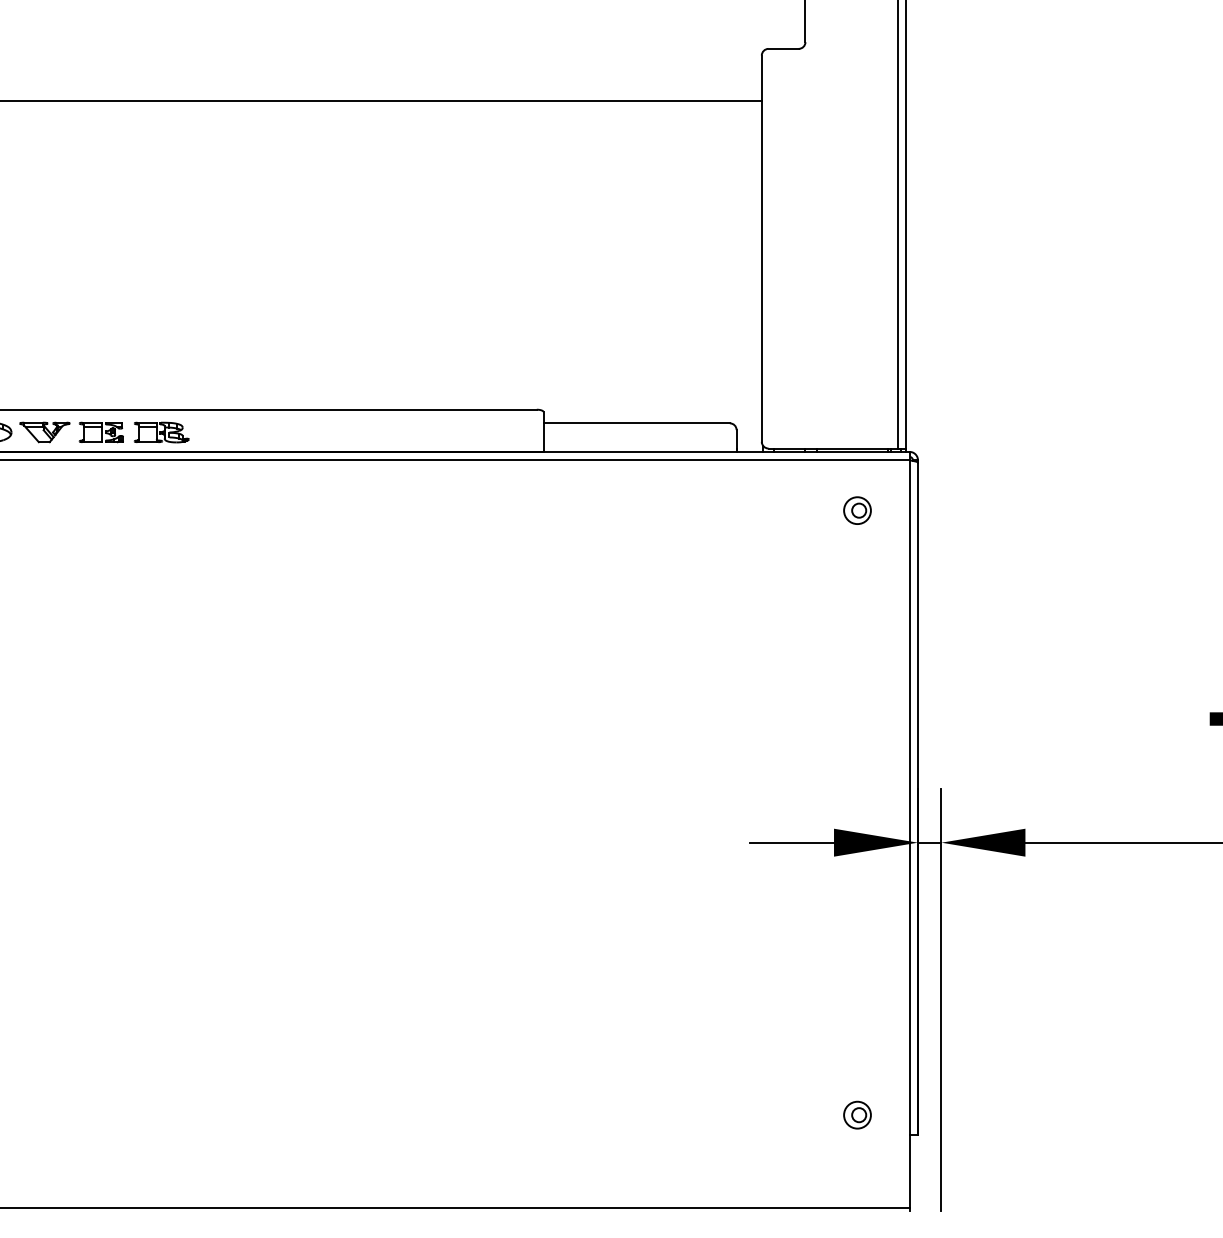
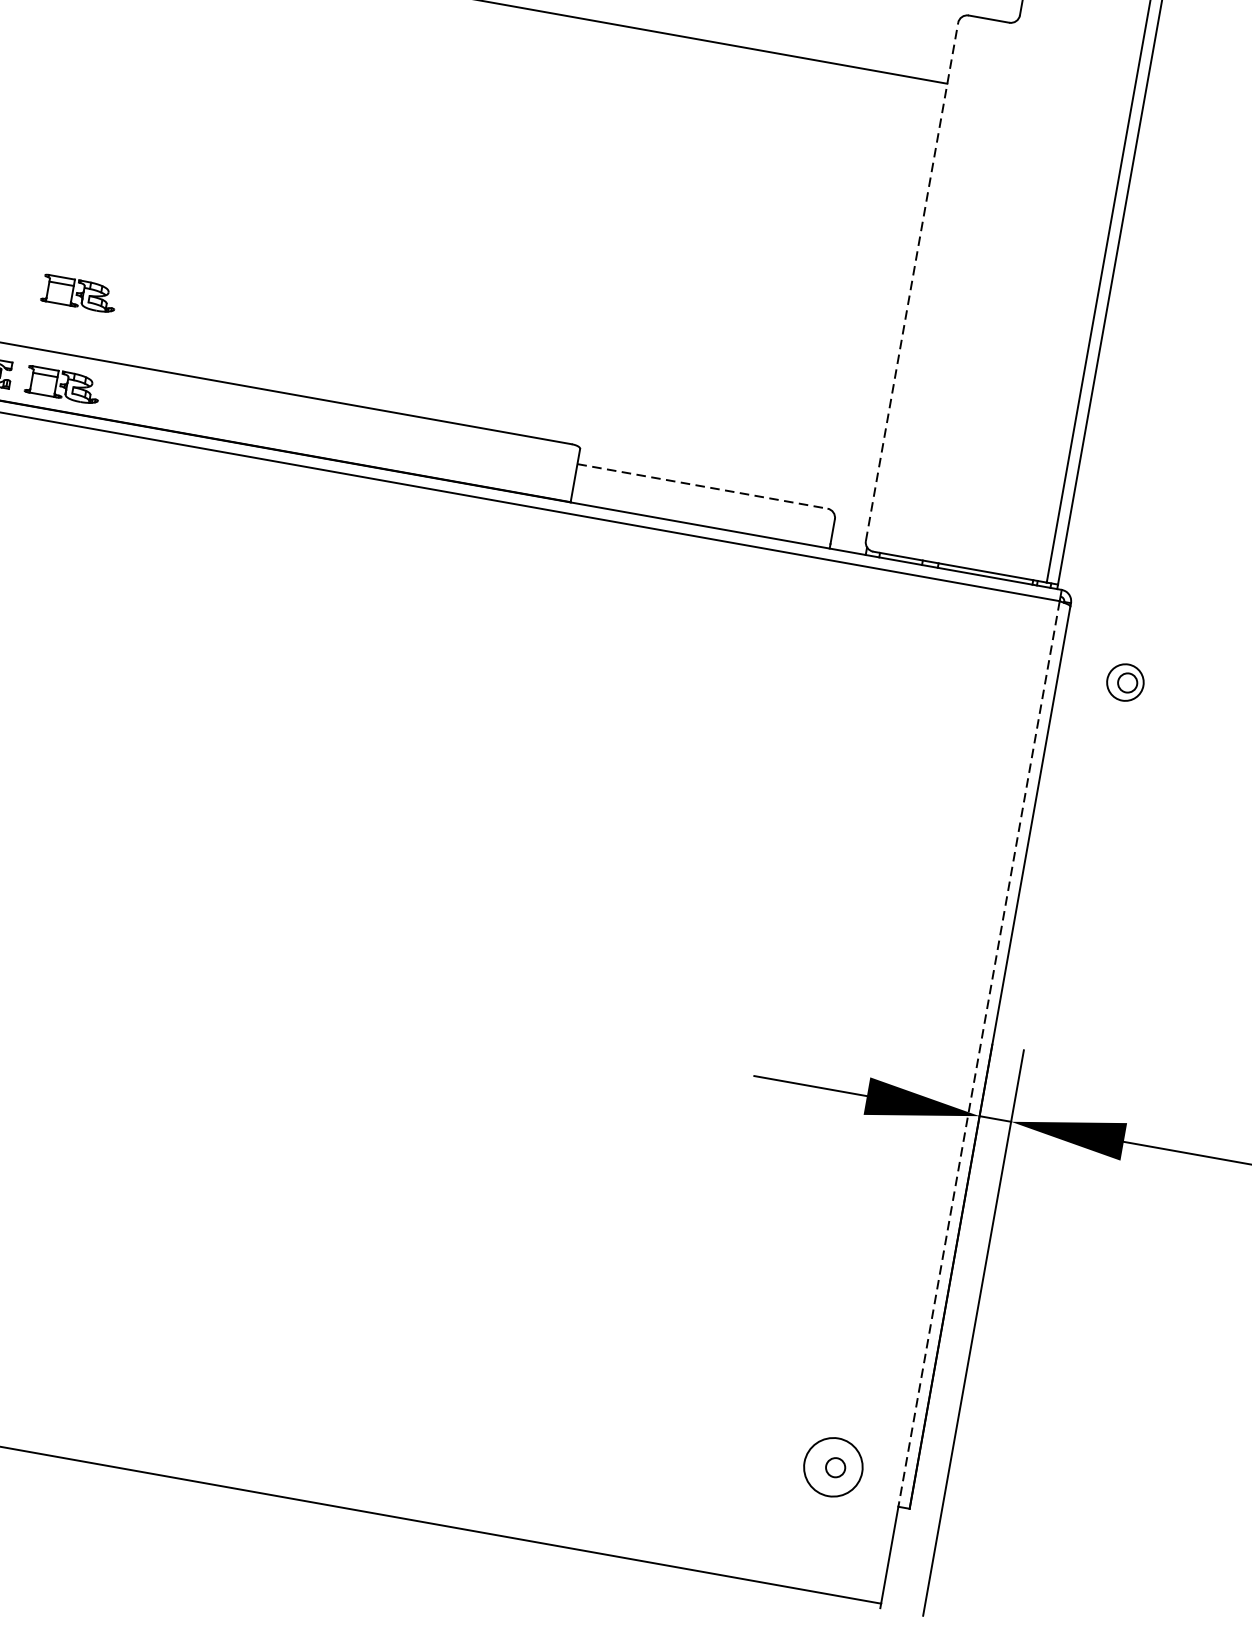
line: (761, 248) -> (911, 281), solid -> dashed
part: (161, 364) -> (79, 293), added
line: (637, 423) -> (703, 486), solid -> dashed
part: (857, 510) -> (1125, 682), moved
line: (909, 797) -> (979, 1053), solid -> dashed
circle: (857, 1114) -> (833, 1466), size x1.6

